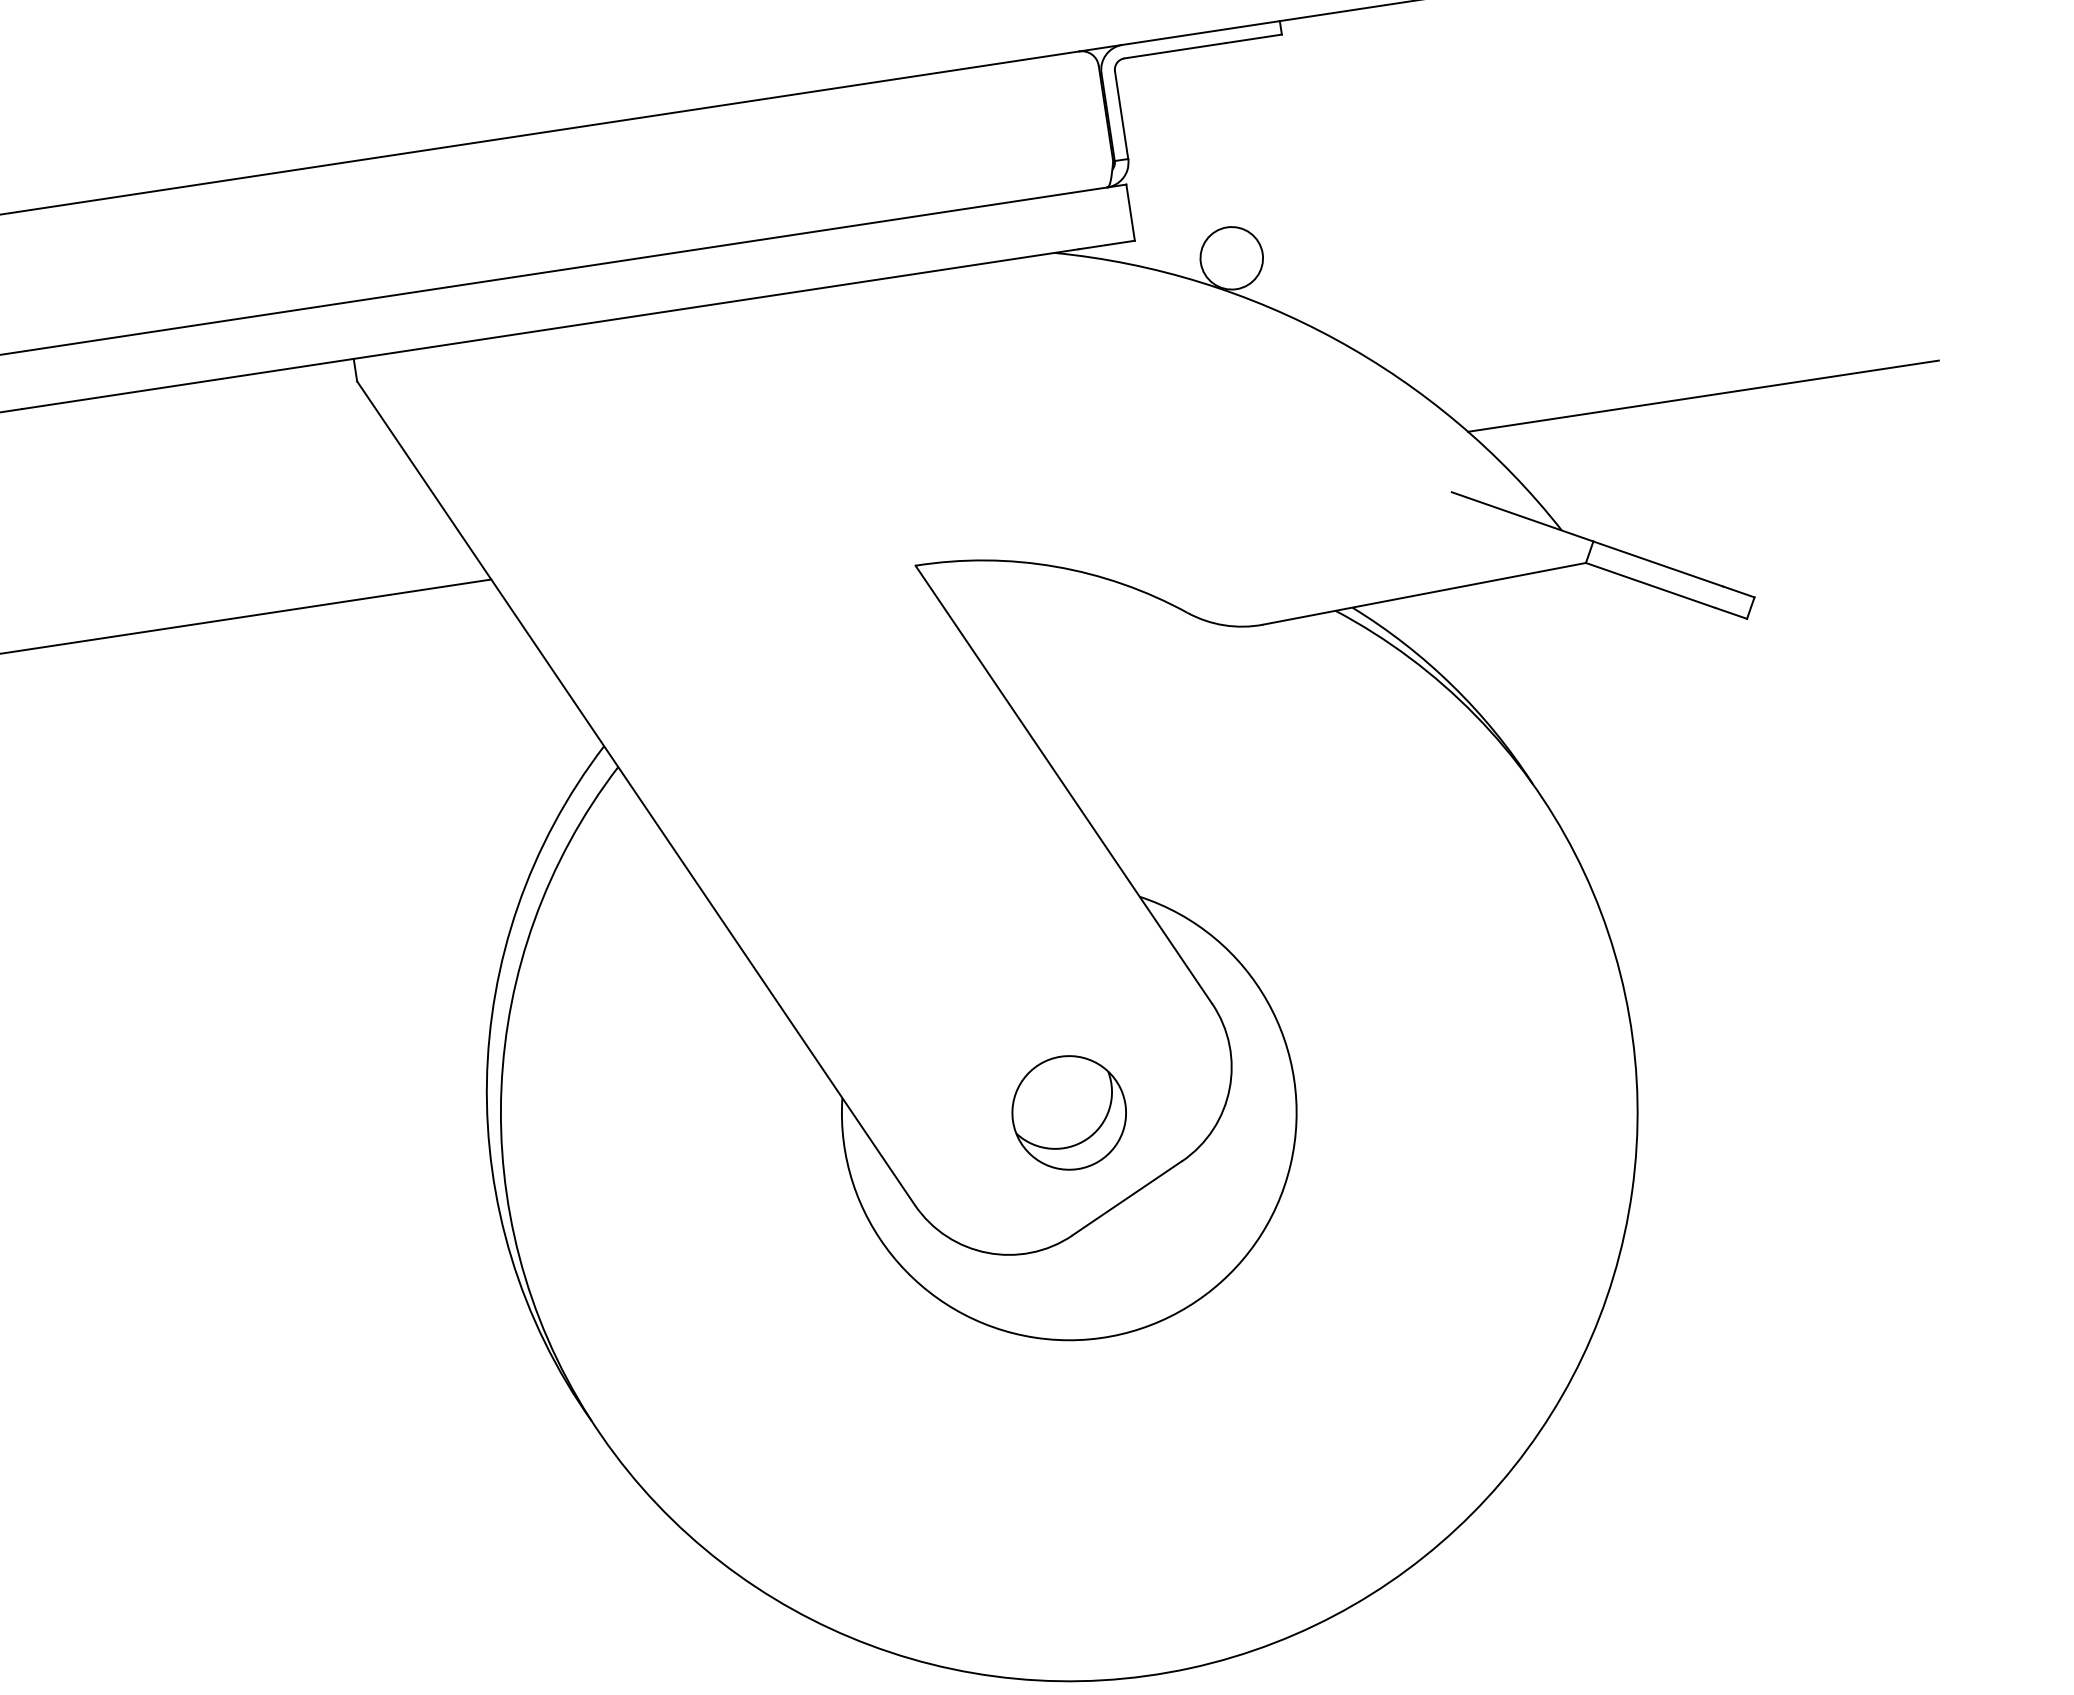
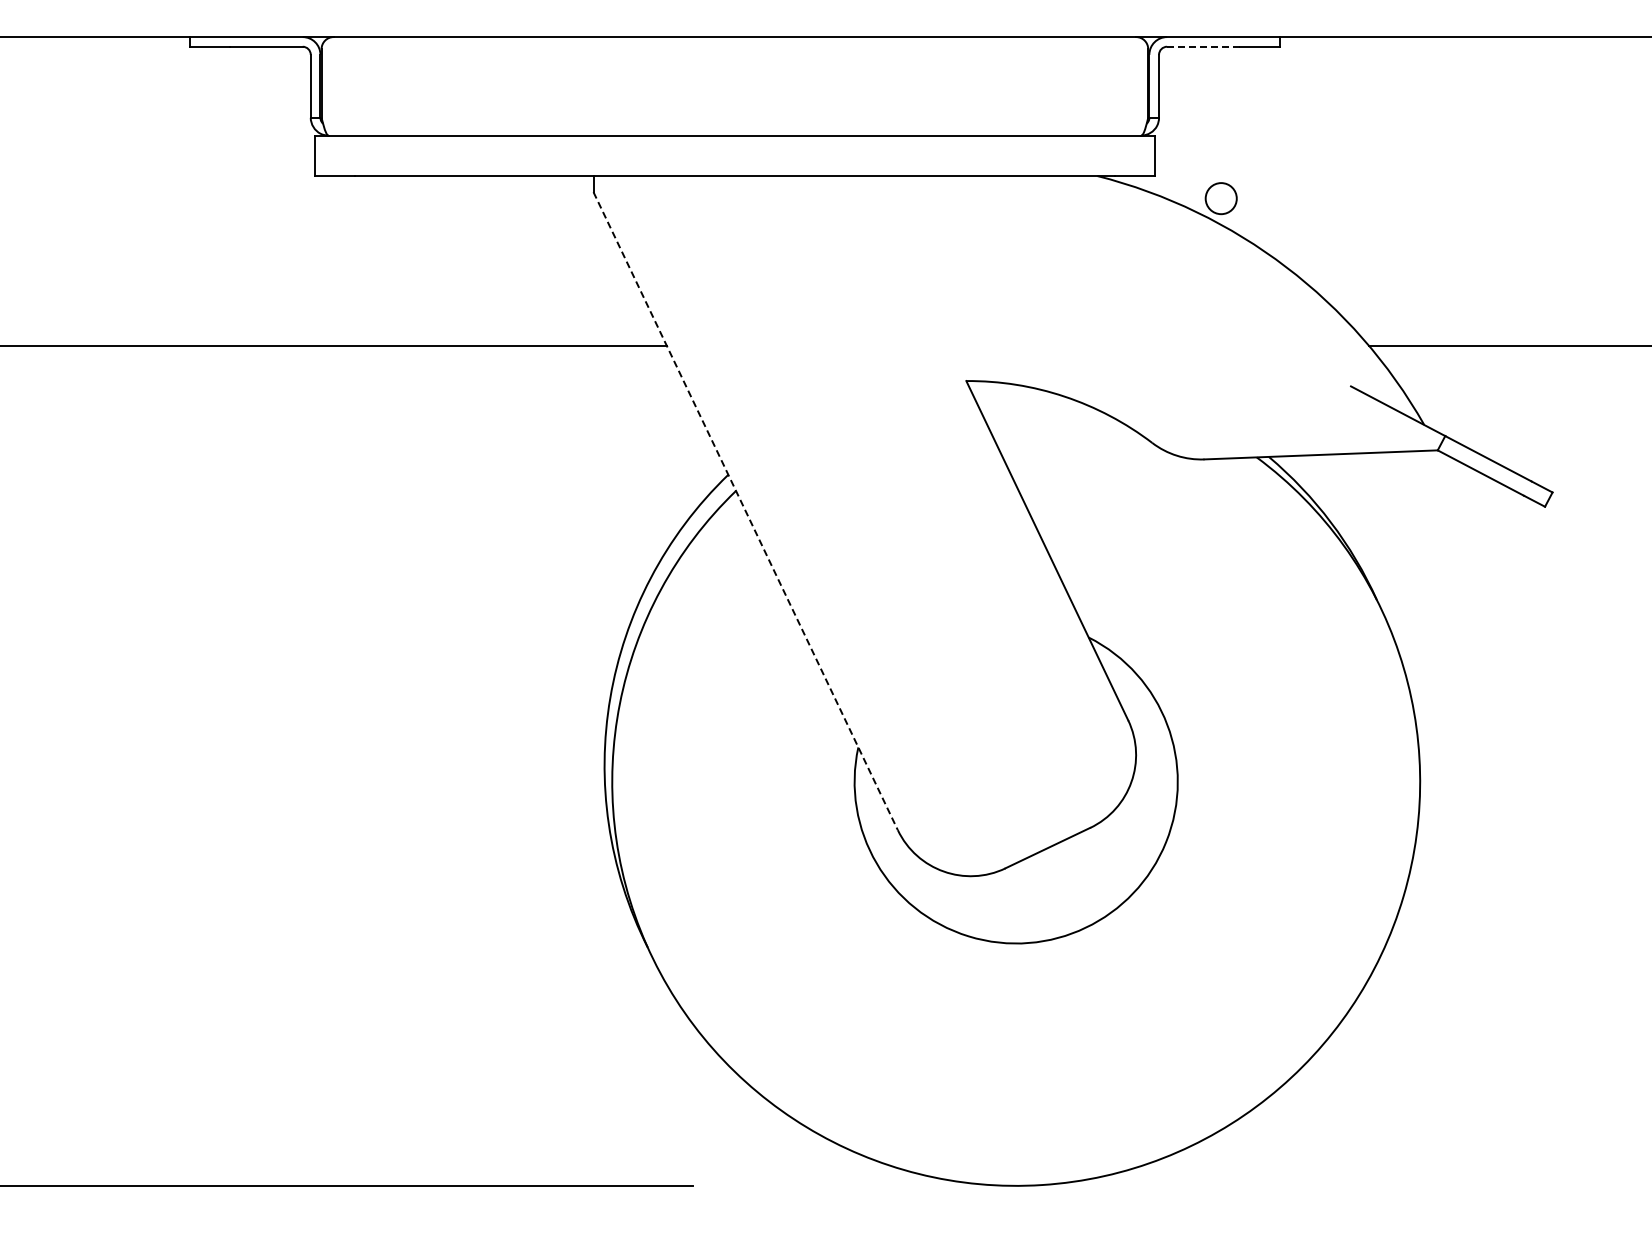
line: (1173, 50) -> (1202, 46), solid -> dashed
circle: (1232, 258) -> (1221, 198), size x0.7
line: (635, 793) -> (745, 511), solid -> dashed
part: (1068, 1112) -> (1015, 781), removed

